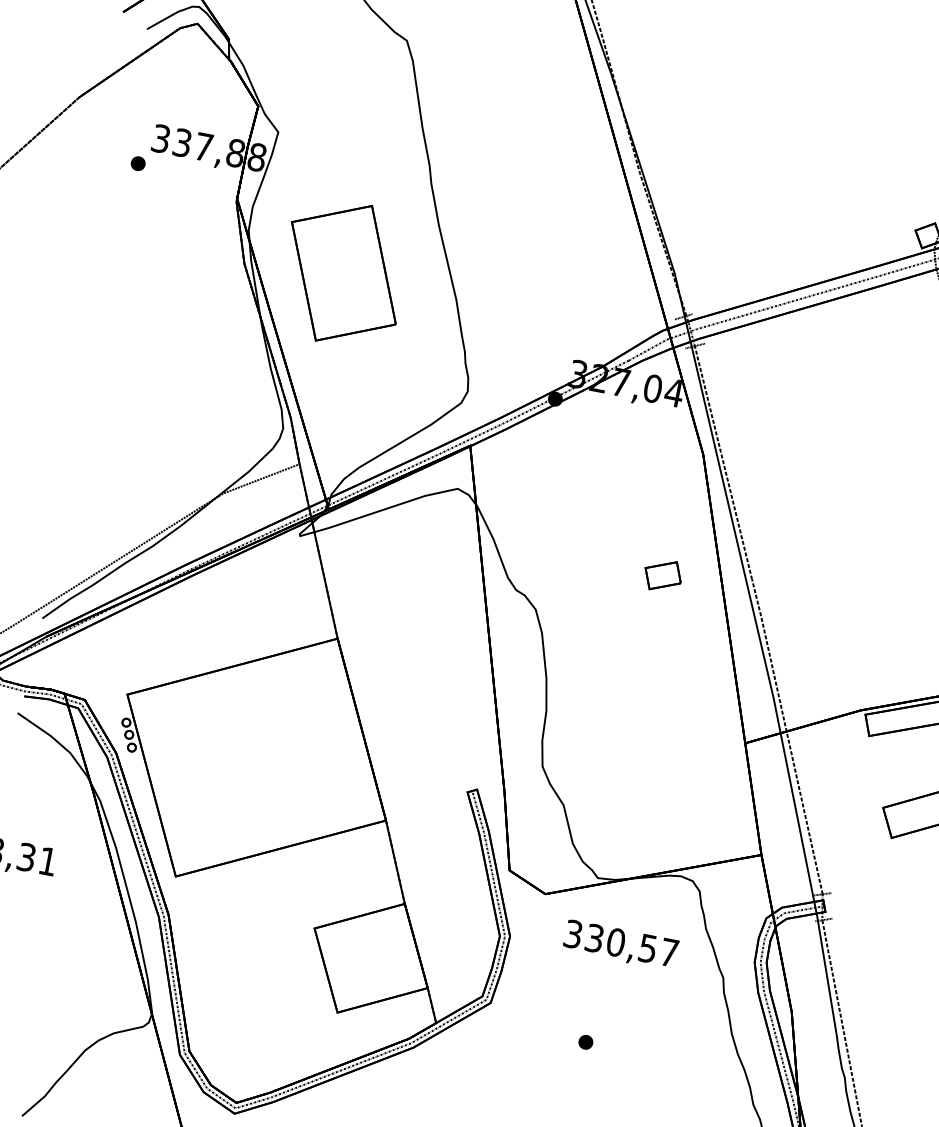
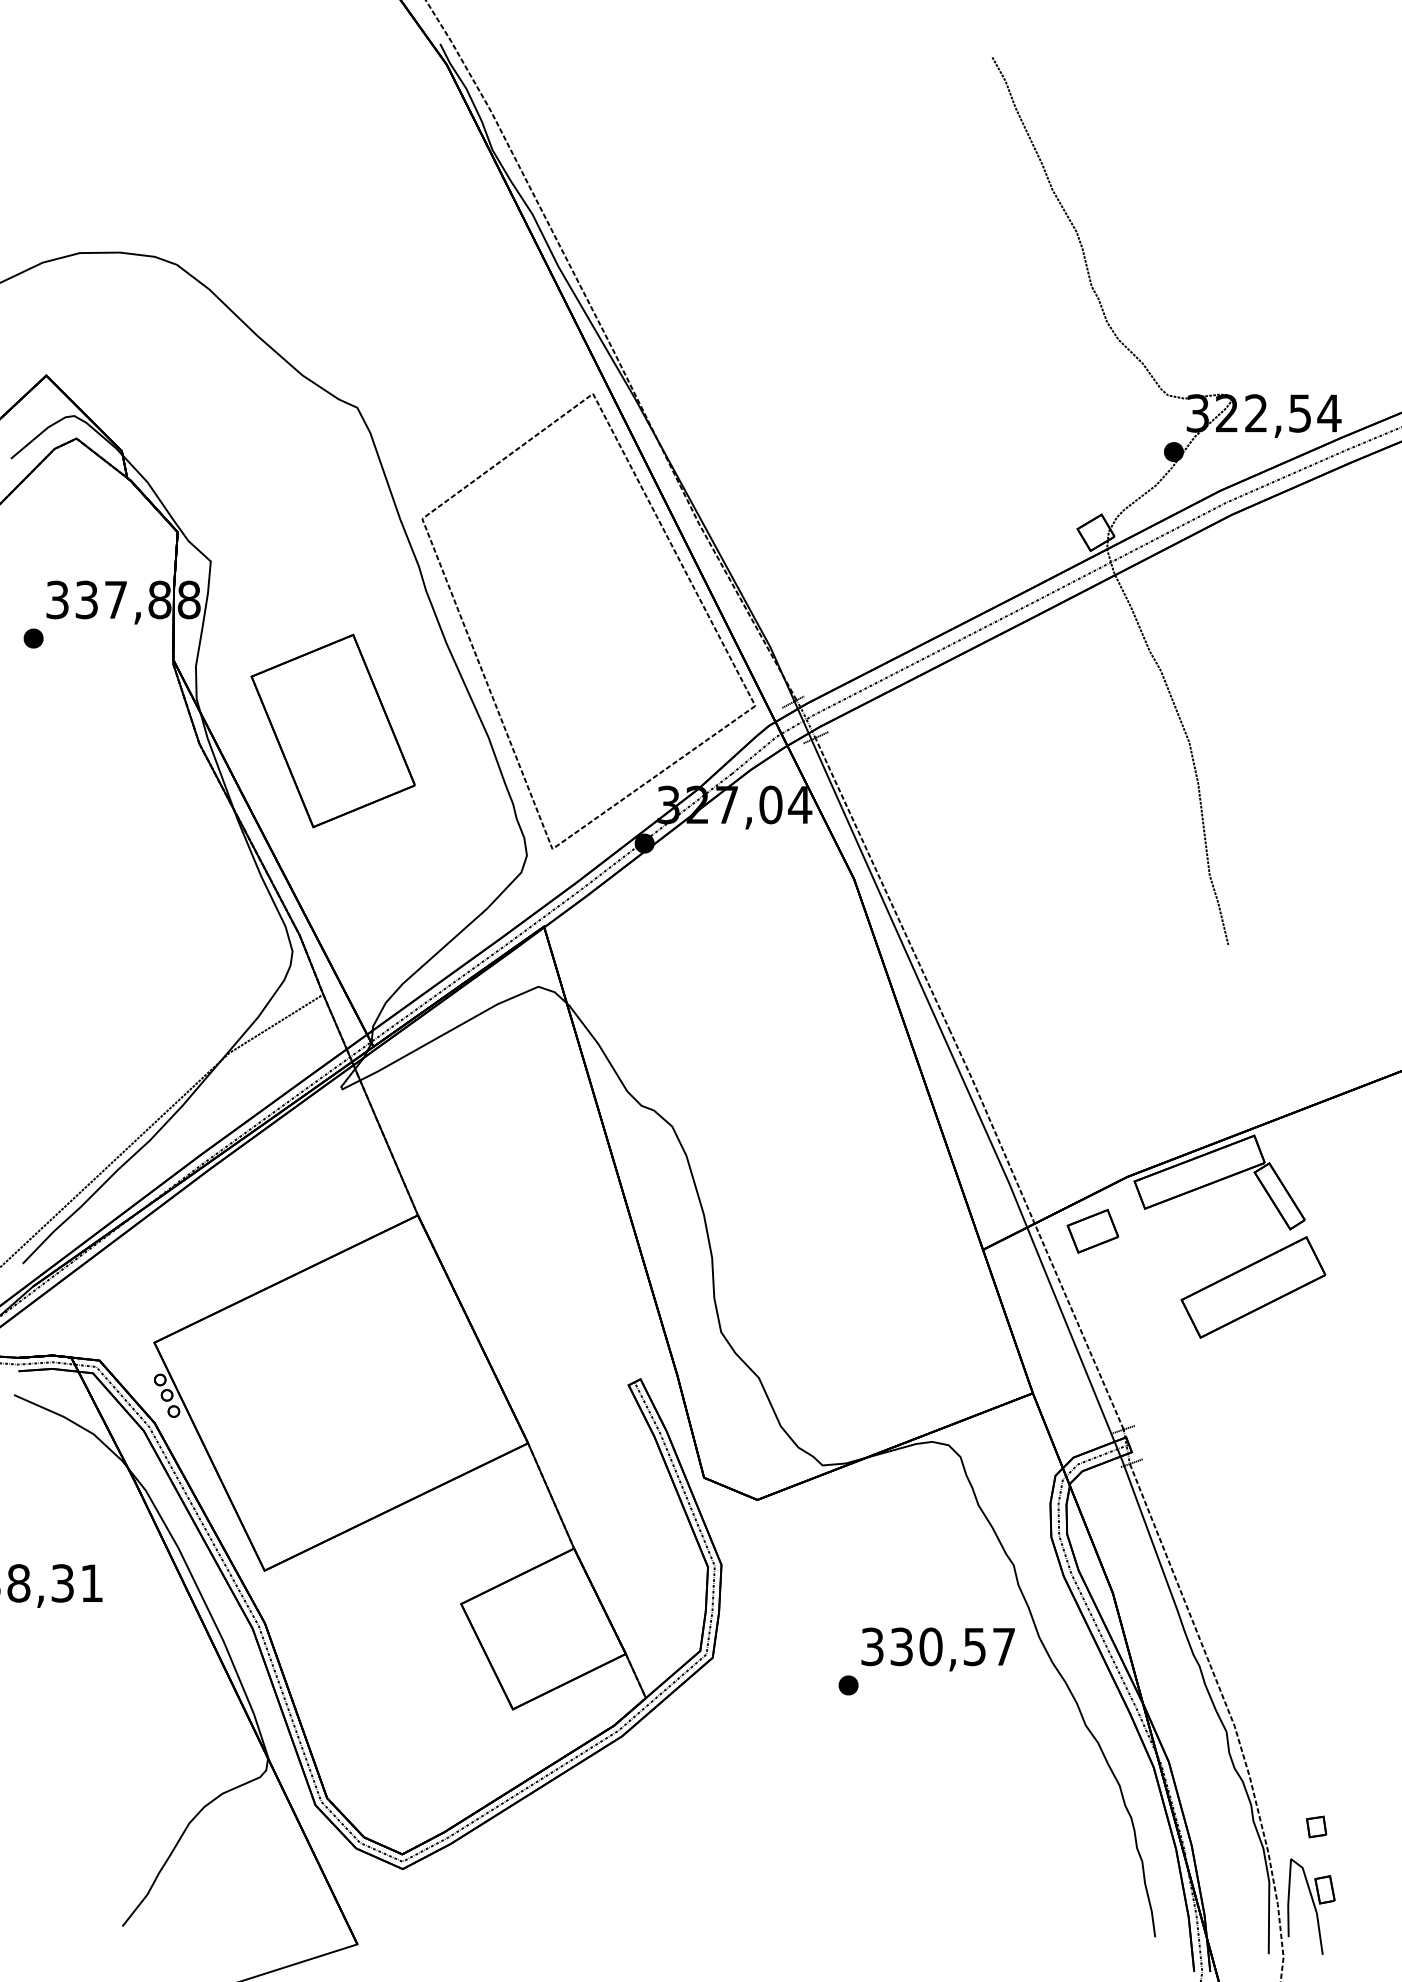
part: (622, 206) -> (684, 572), added
part: (662, 575) -> (1092, 1231), moved
text: (620, 945) -> (937, 1649), moved

